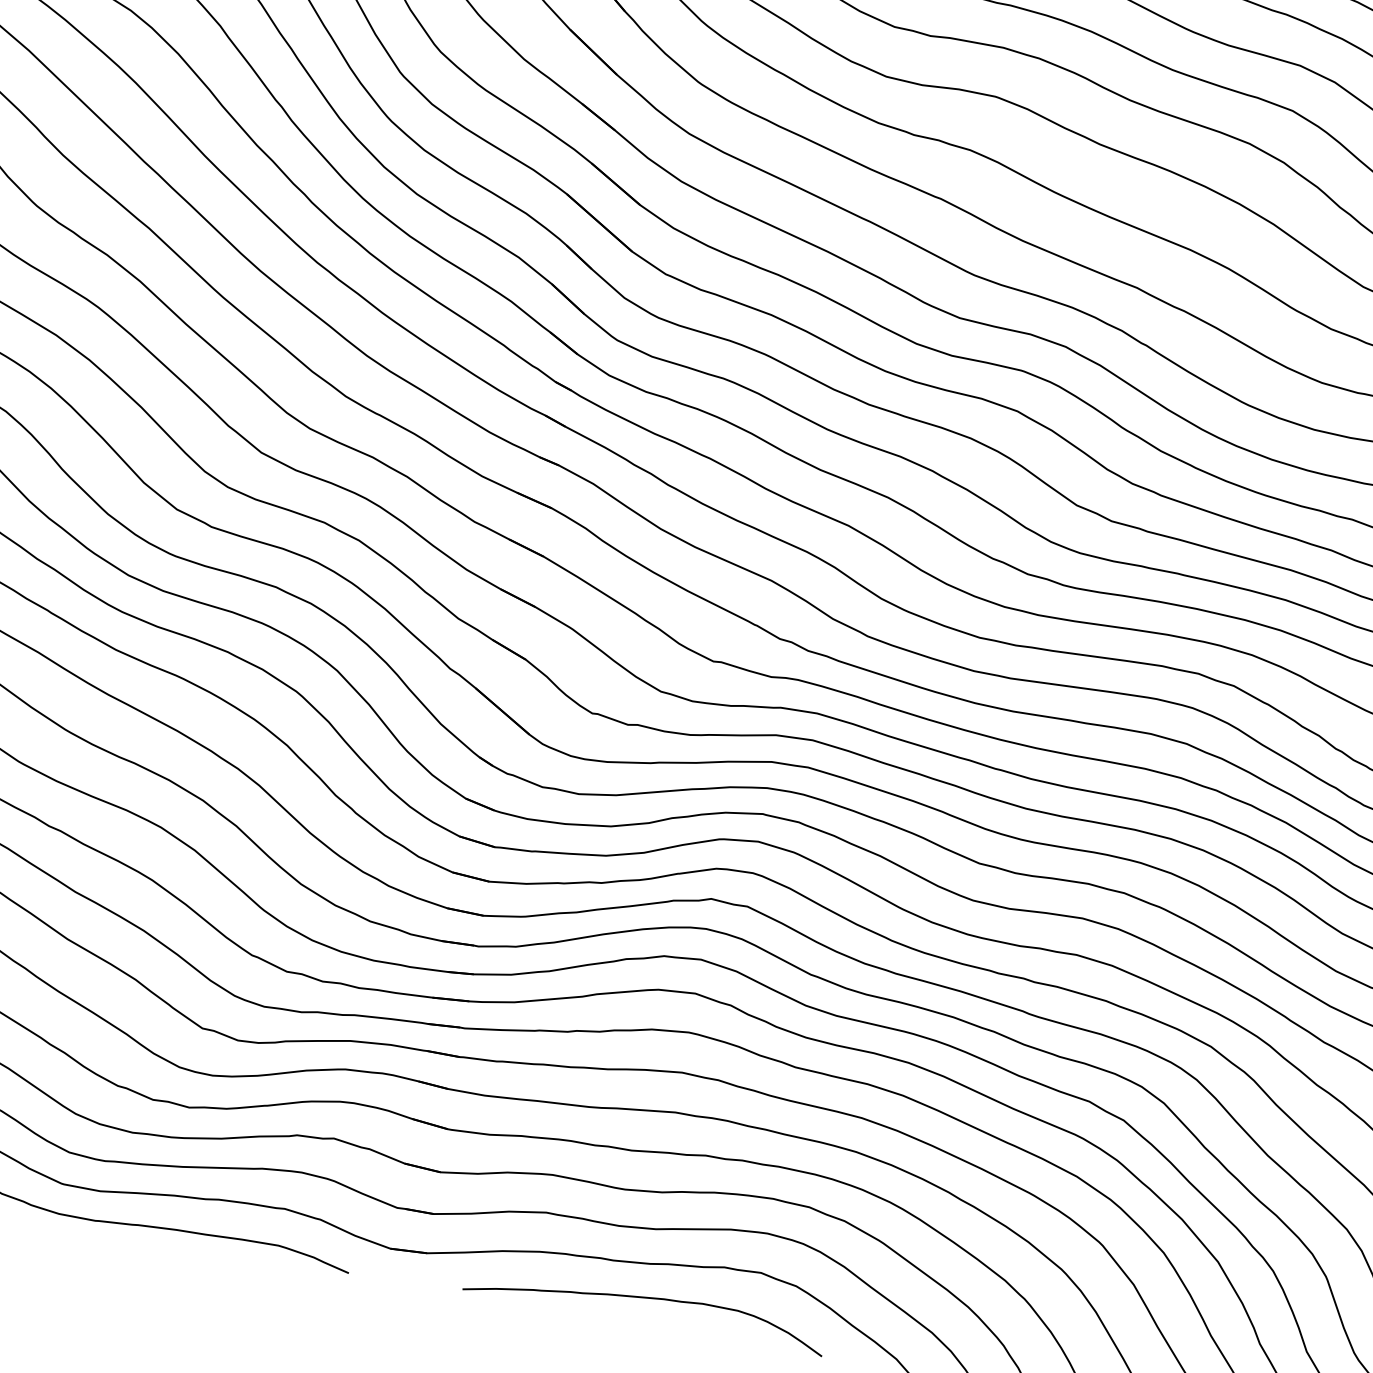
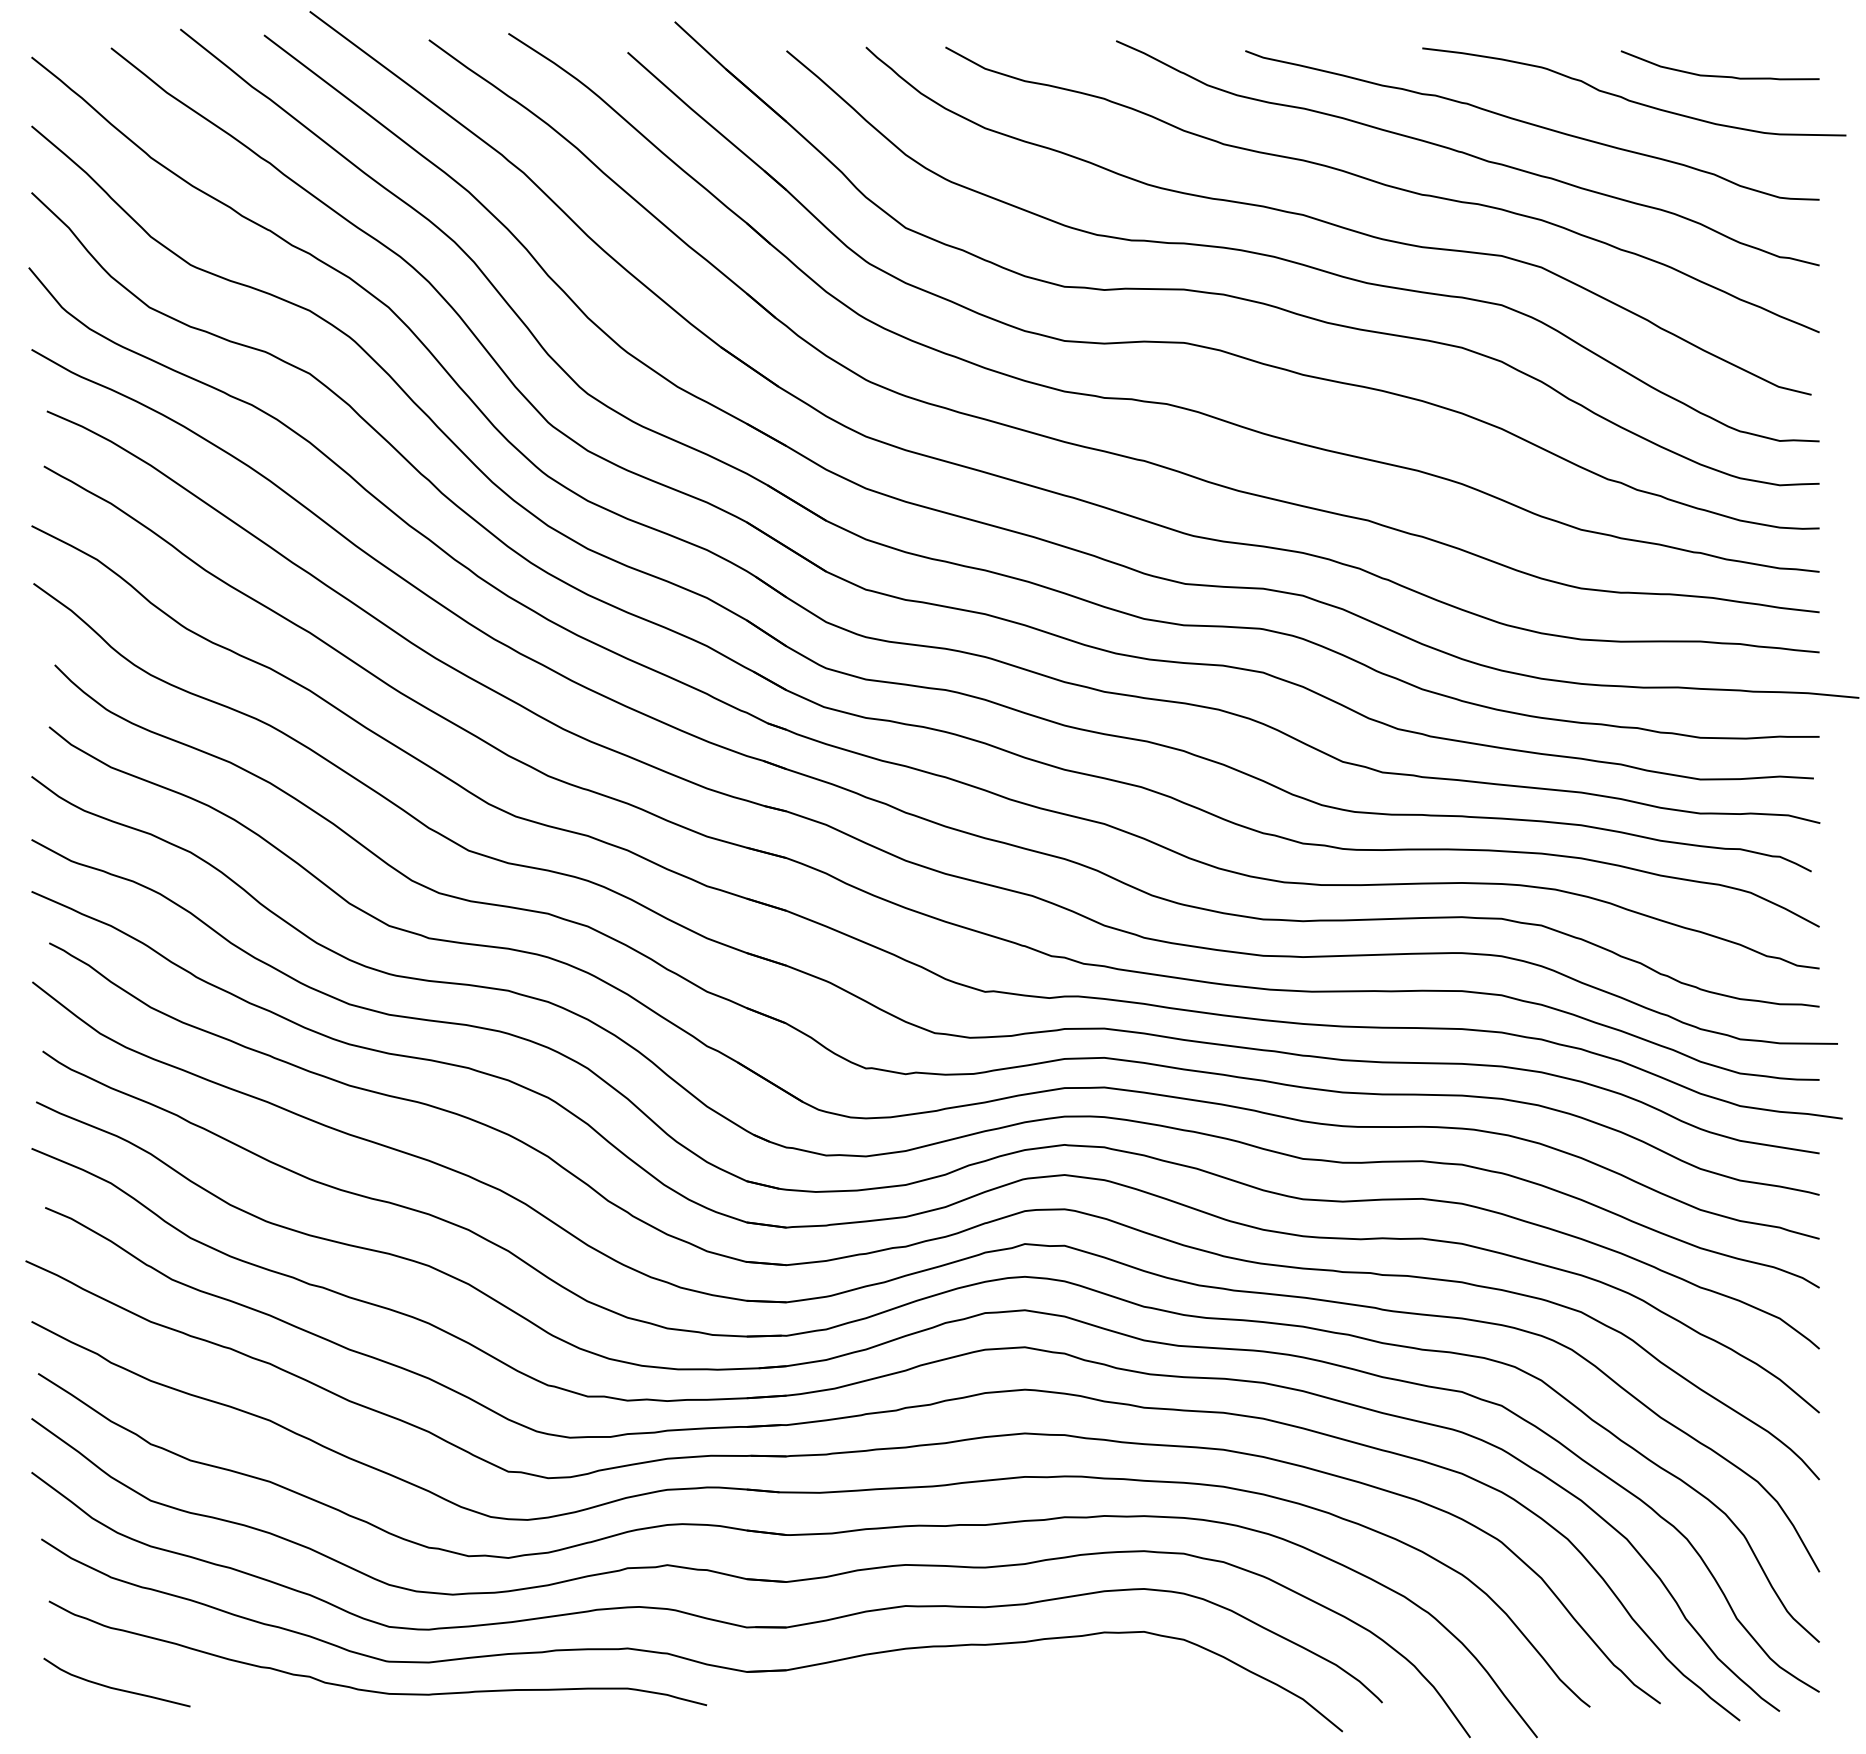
curve: (645, 1298) -> (1026, 1679), removed

